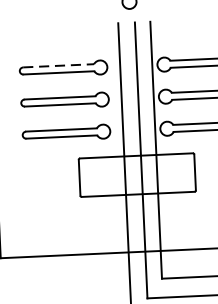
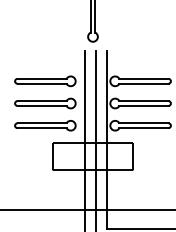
line: (59, 65) -> (42, 78), dashed -> solid

